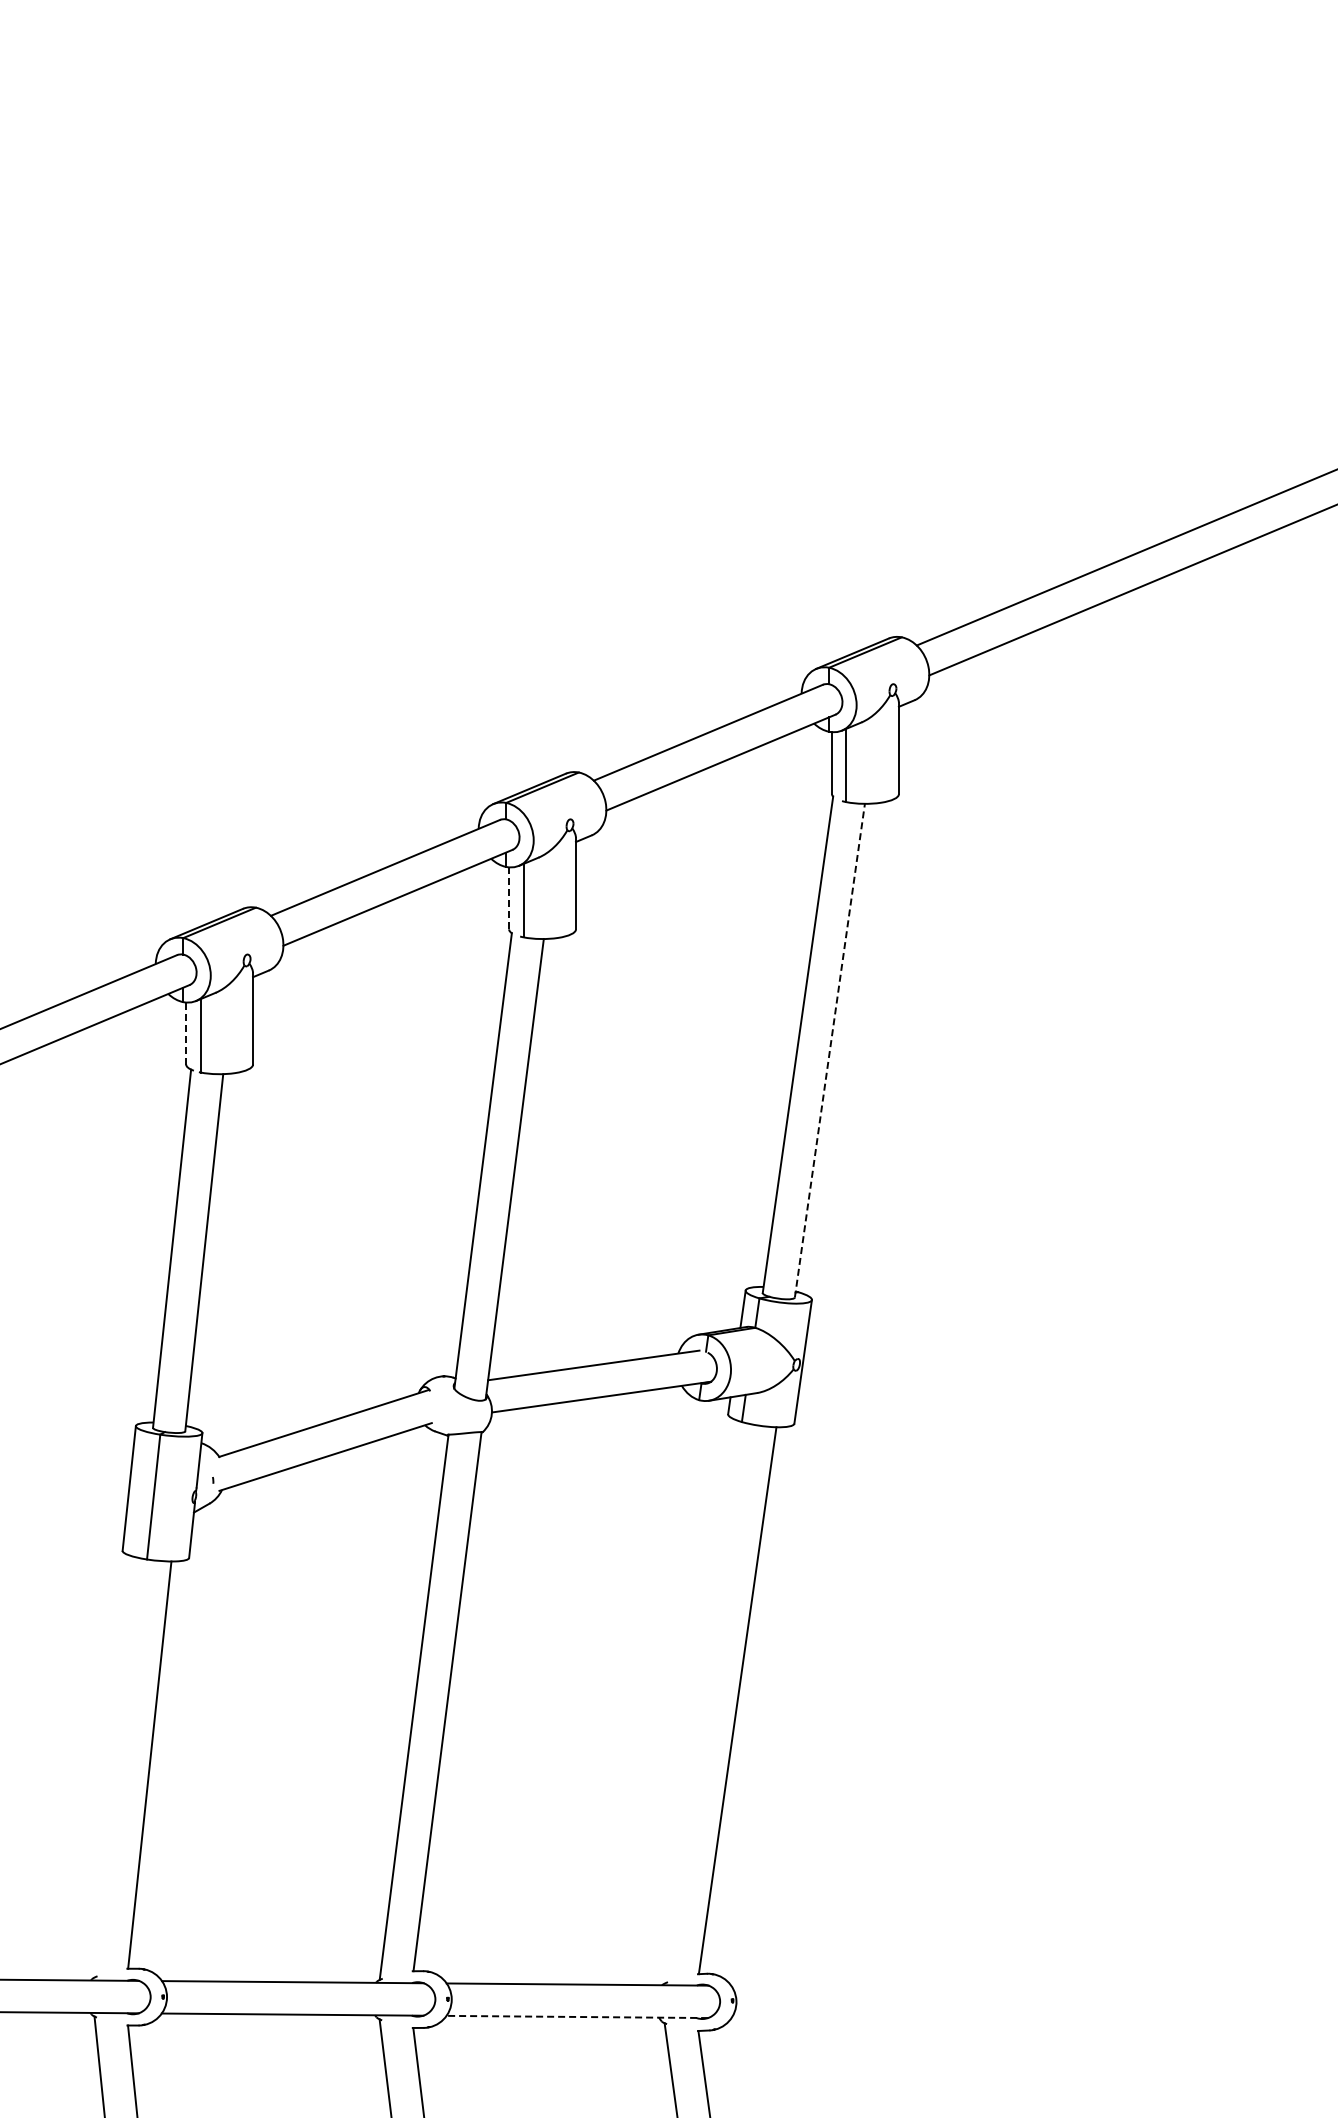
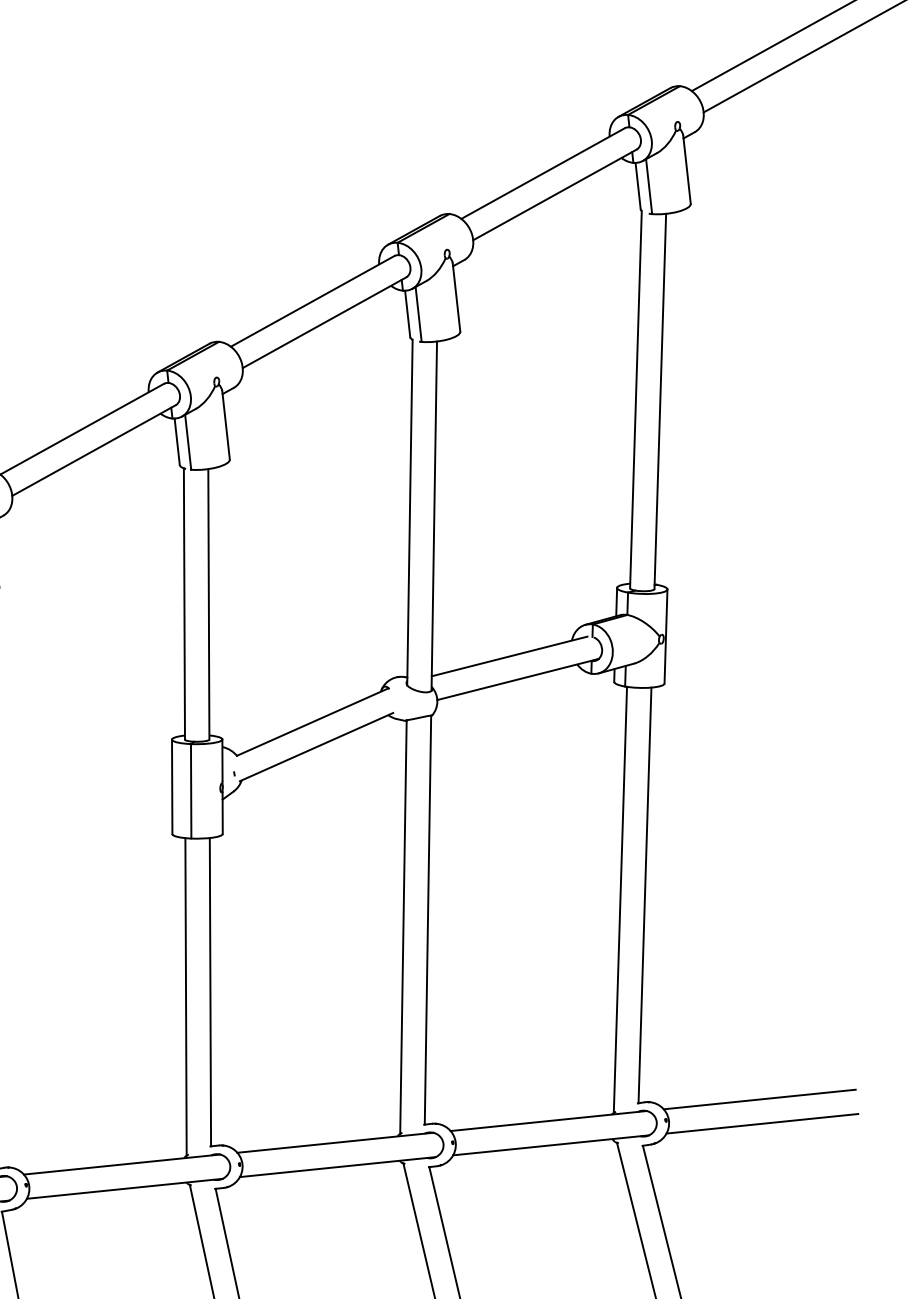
line: (509, 898) -> (407, 314), dashed -> solid
line: (186, 1033) -> (177, 441), dashed -> solid
line: (829, 1050) -> (659, 401), dashed -> solid
line: (704, 1702) -> (620, 899), added
line: (116, 1767) -> (185, 996), added
line: (859, 1986) -> (759, 1099), added
line: (577, 2016) -> (551, 1144), dashed -> solid
line: (859, 2019) -> (762, 1123), added

